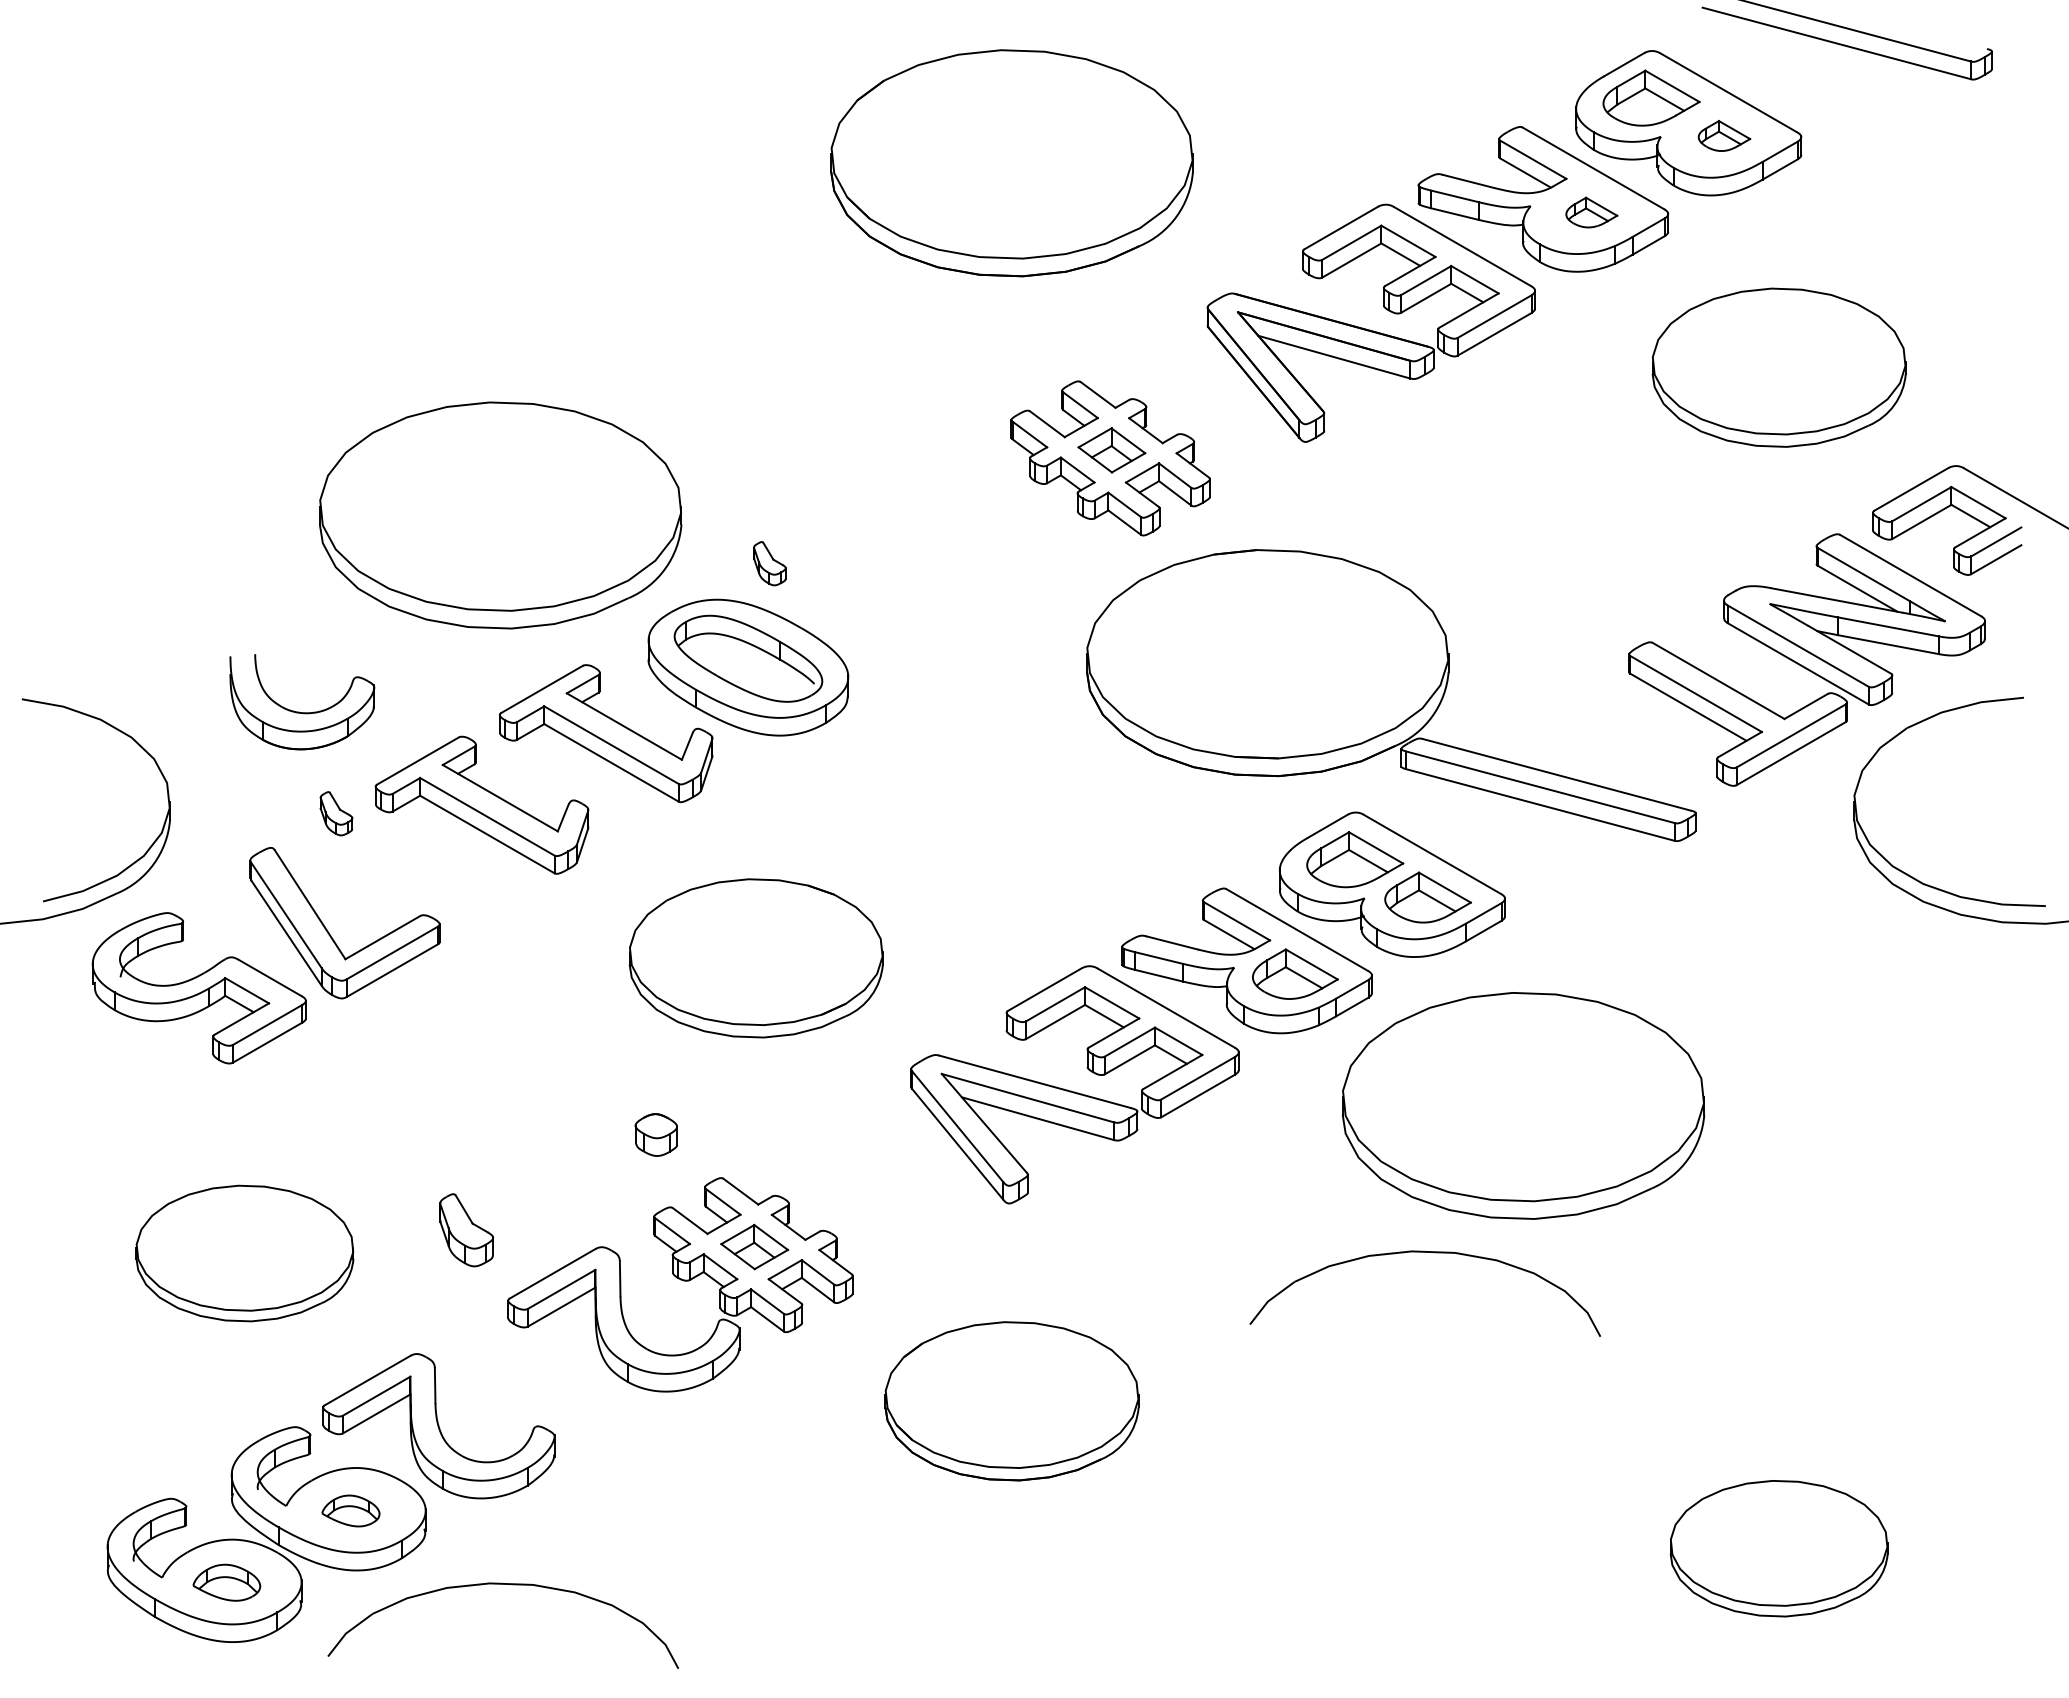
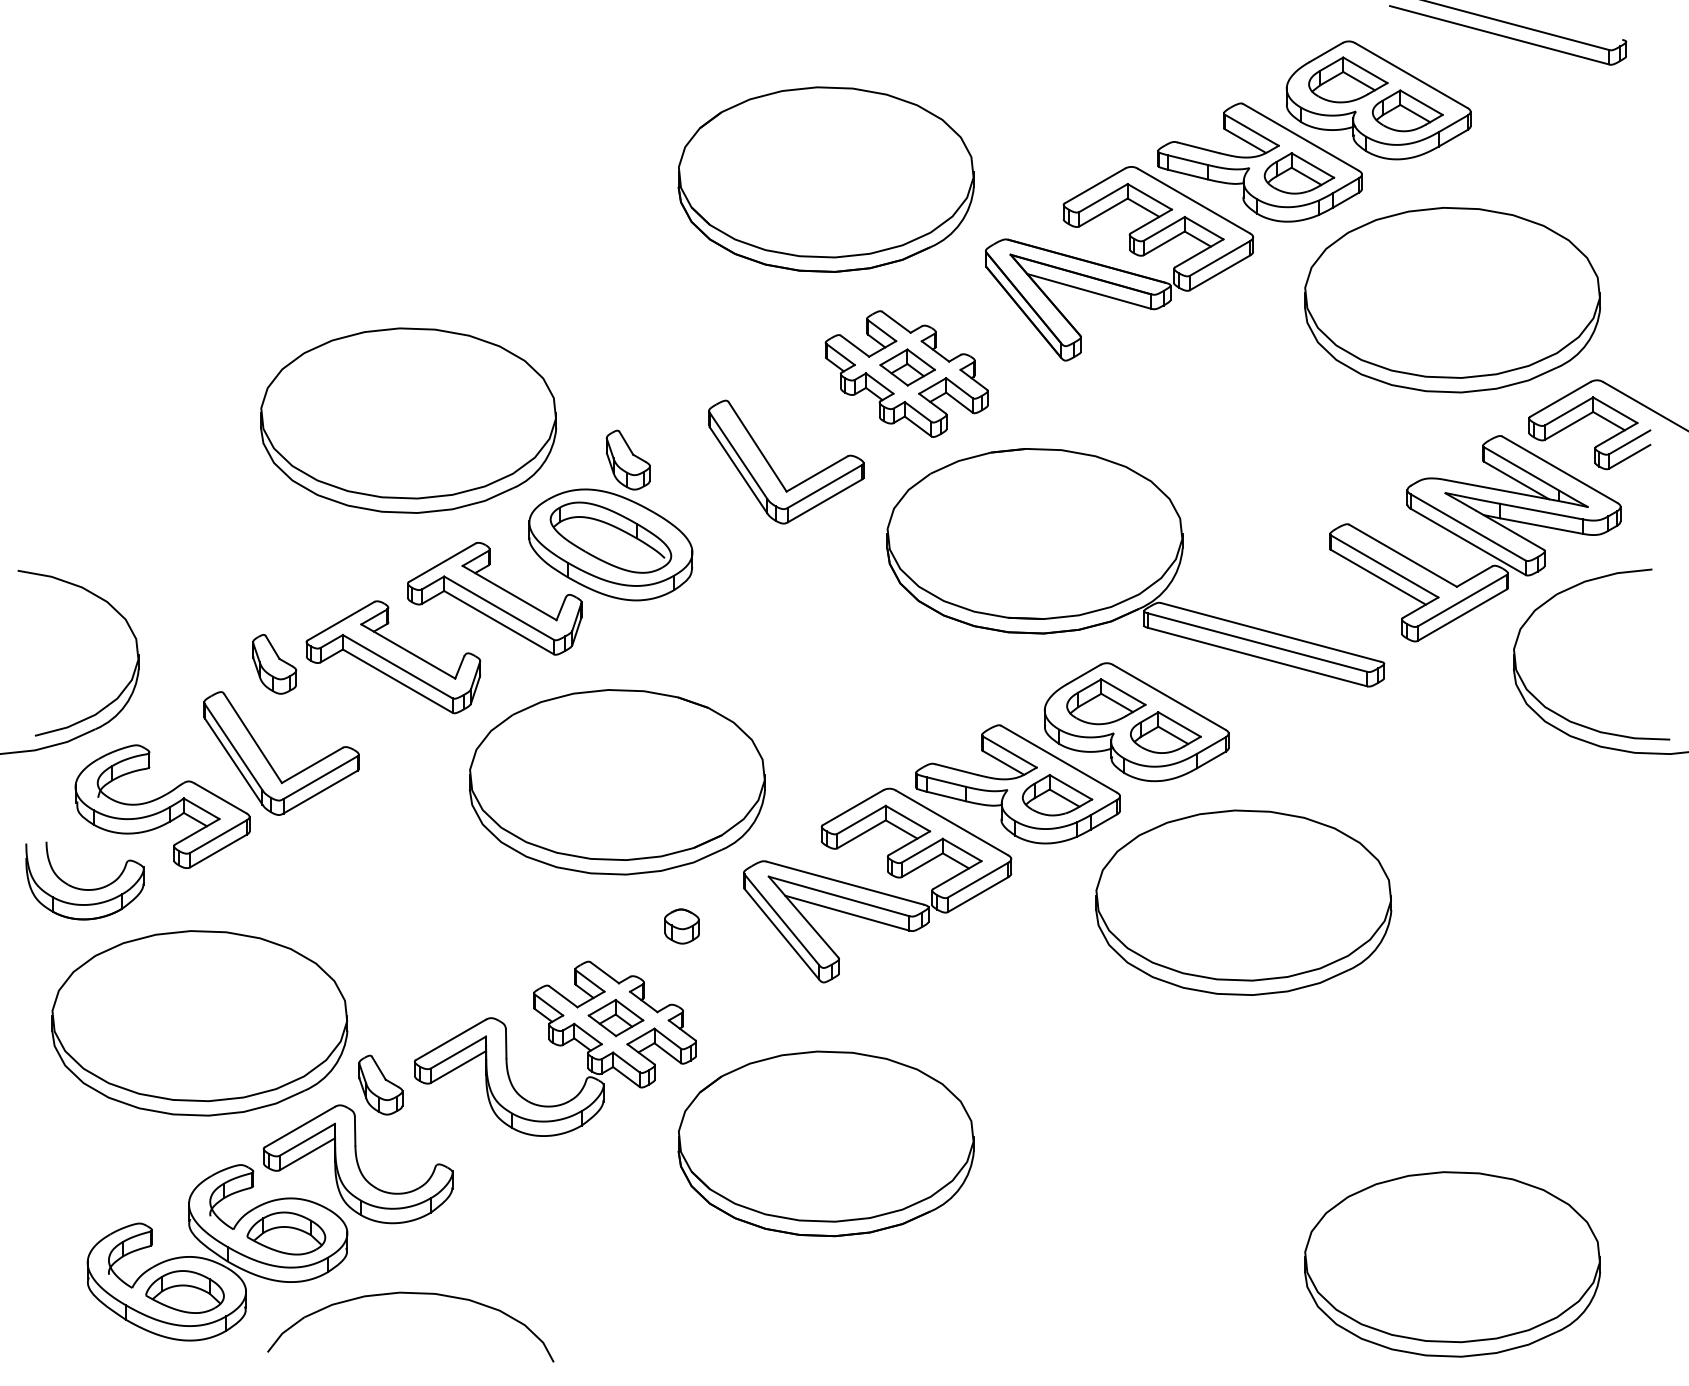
part: (1724, 135) -> (1407, 110), size x1.67
part: (1011, 163) -> (825, 179), moved
part: (1591, 212) -> (1299, 173), size x1.67
part: (1778, 367) -> (1451, 299), size x1.43
part: (769, 563) -> (628, 459), size x1.67
part: (946, 573) -> (772, 468), added
part: (299, 711) -> (82, 888), moved
part: (336, 813) -> (274, 664), size x1.67
part: (755, 958) -> (616, 782), size x1.43
part: (655, 1134) -> (681, 926), moved
part: (466, 1230) -> (380, 1085), moved
part: (244, 1253) -> (199, 1023), size x1.67
part: (1433, 1253) -> (1170, 1023), removed
part: (1011, 1401) -> (825, 1144), size x1.43
part: (350, 1510) -> (286, 1233), size x1.67
part: (1778, 1548) -> (1451, 1264), size x1.67
part: (226, 1582) -> (184, 1291), size x1.43

